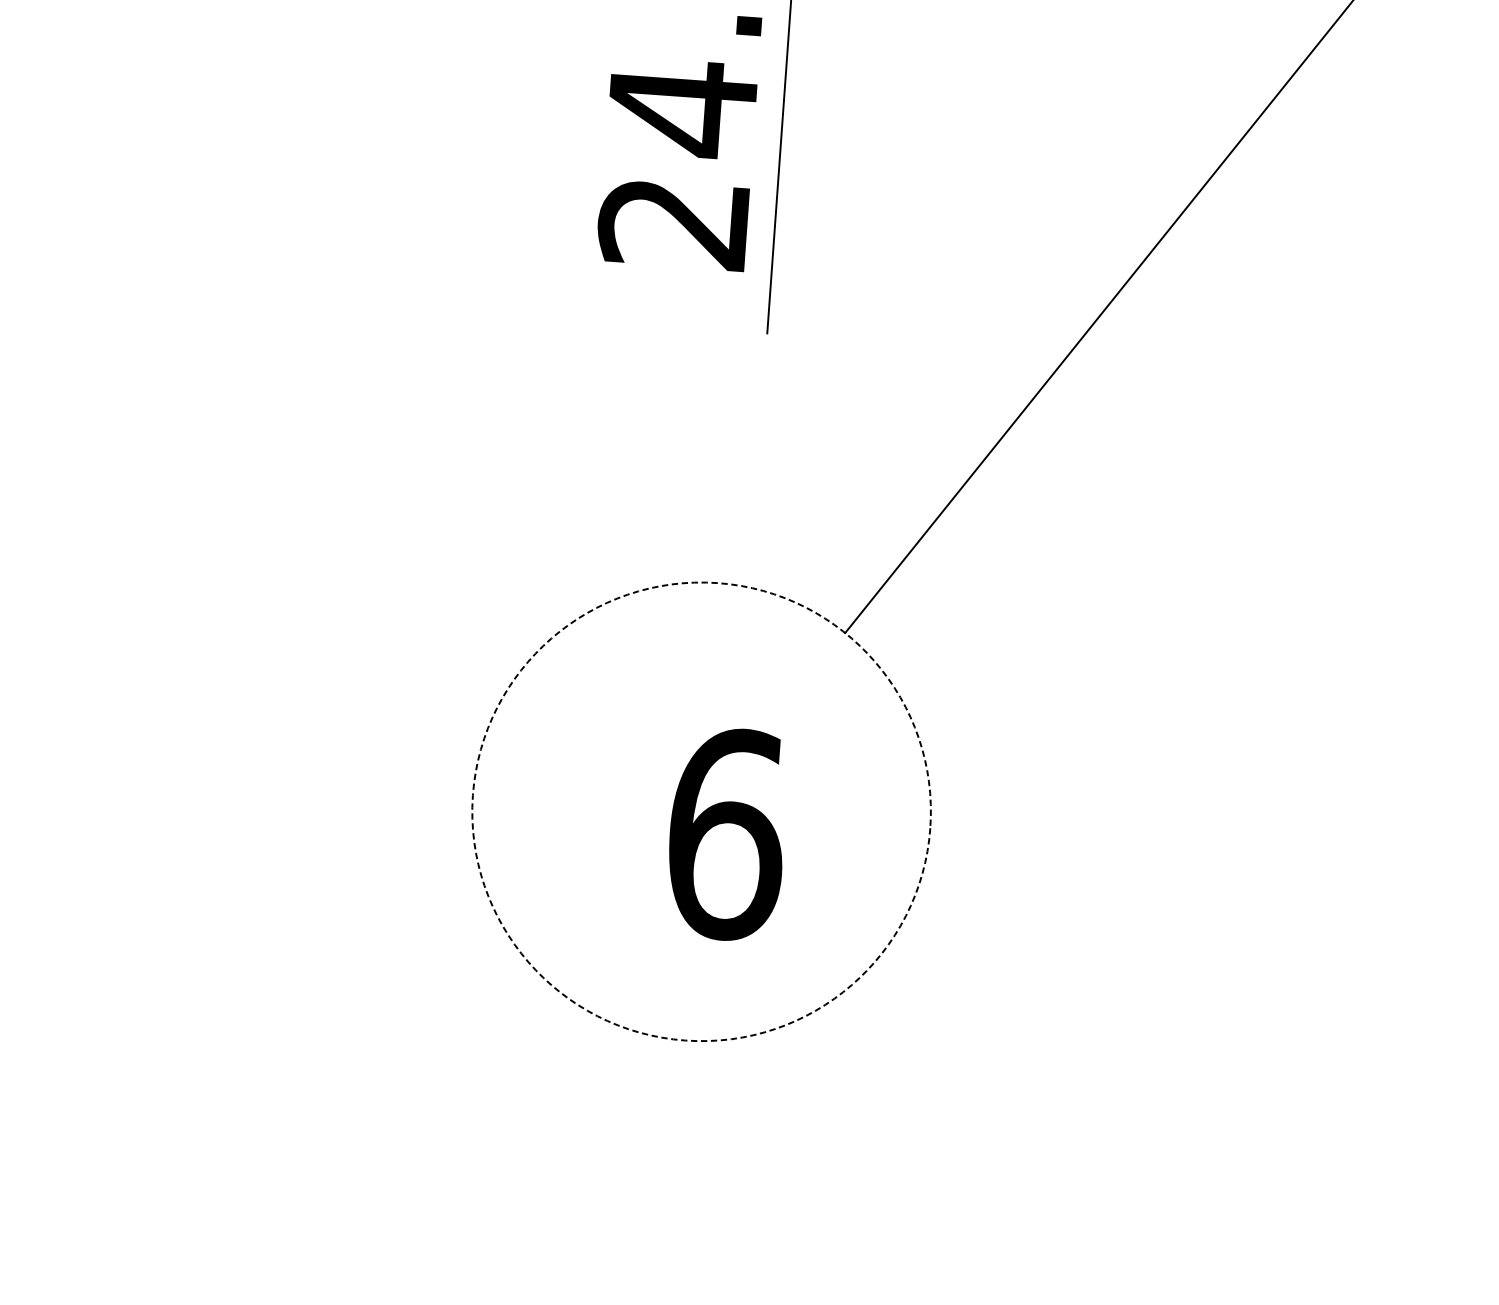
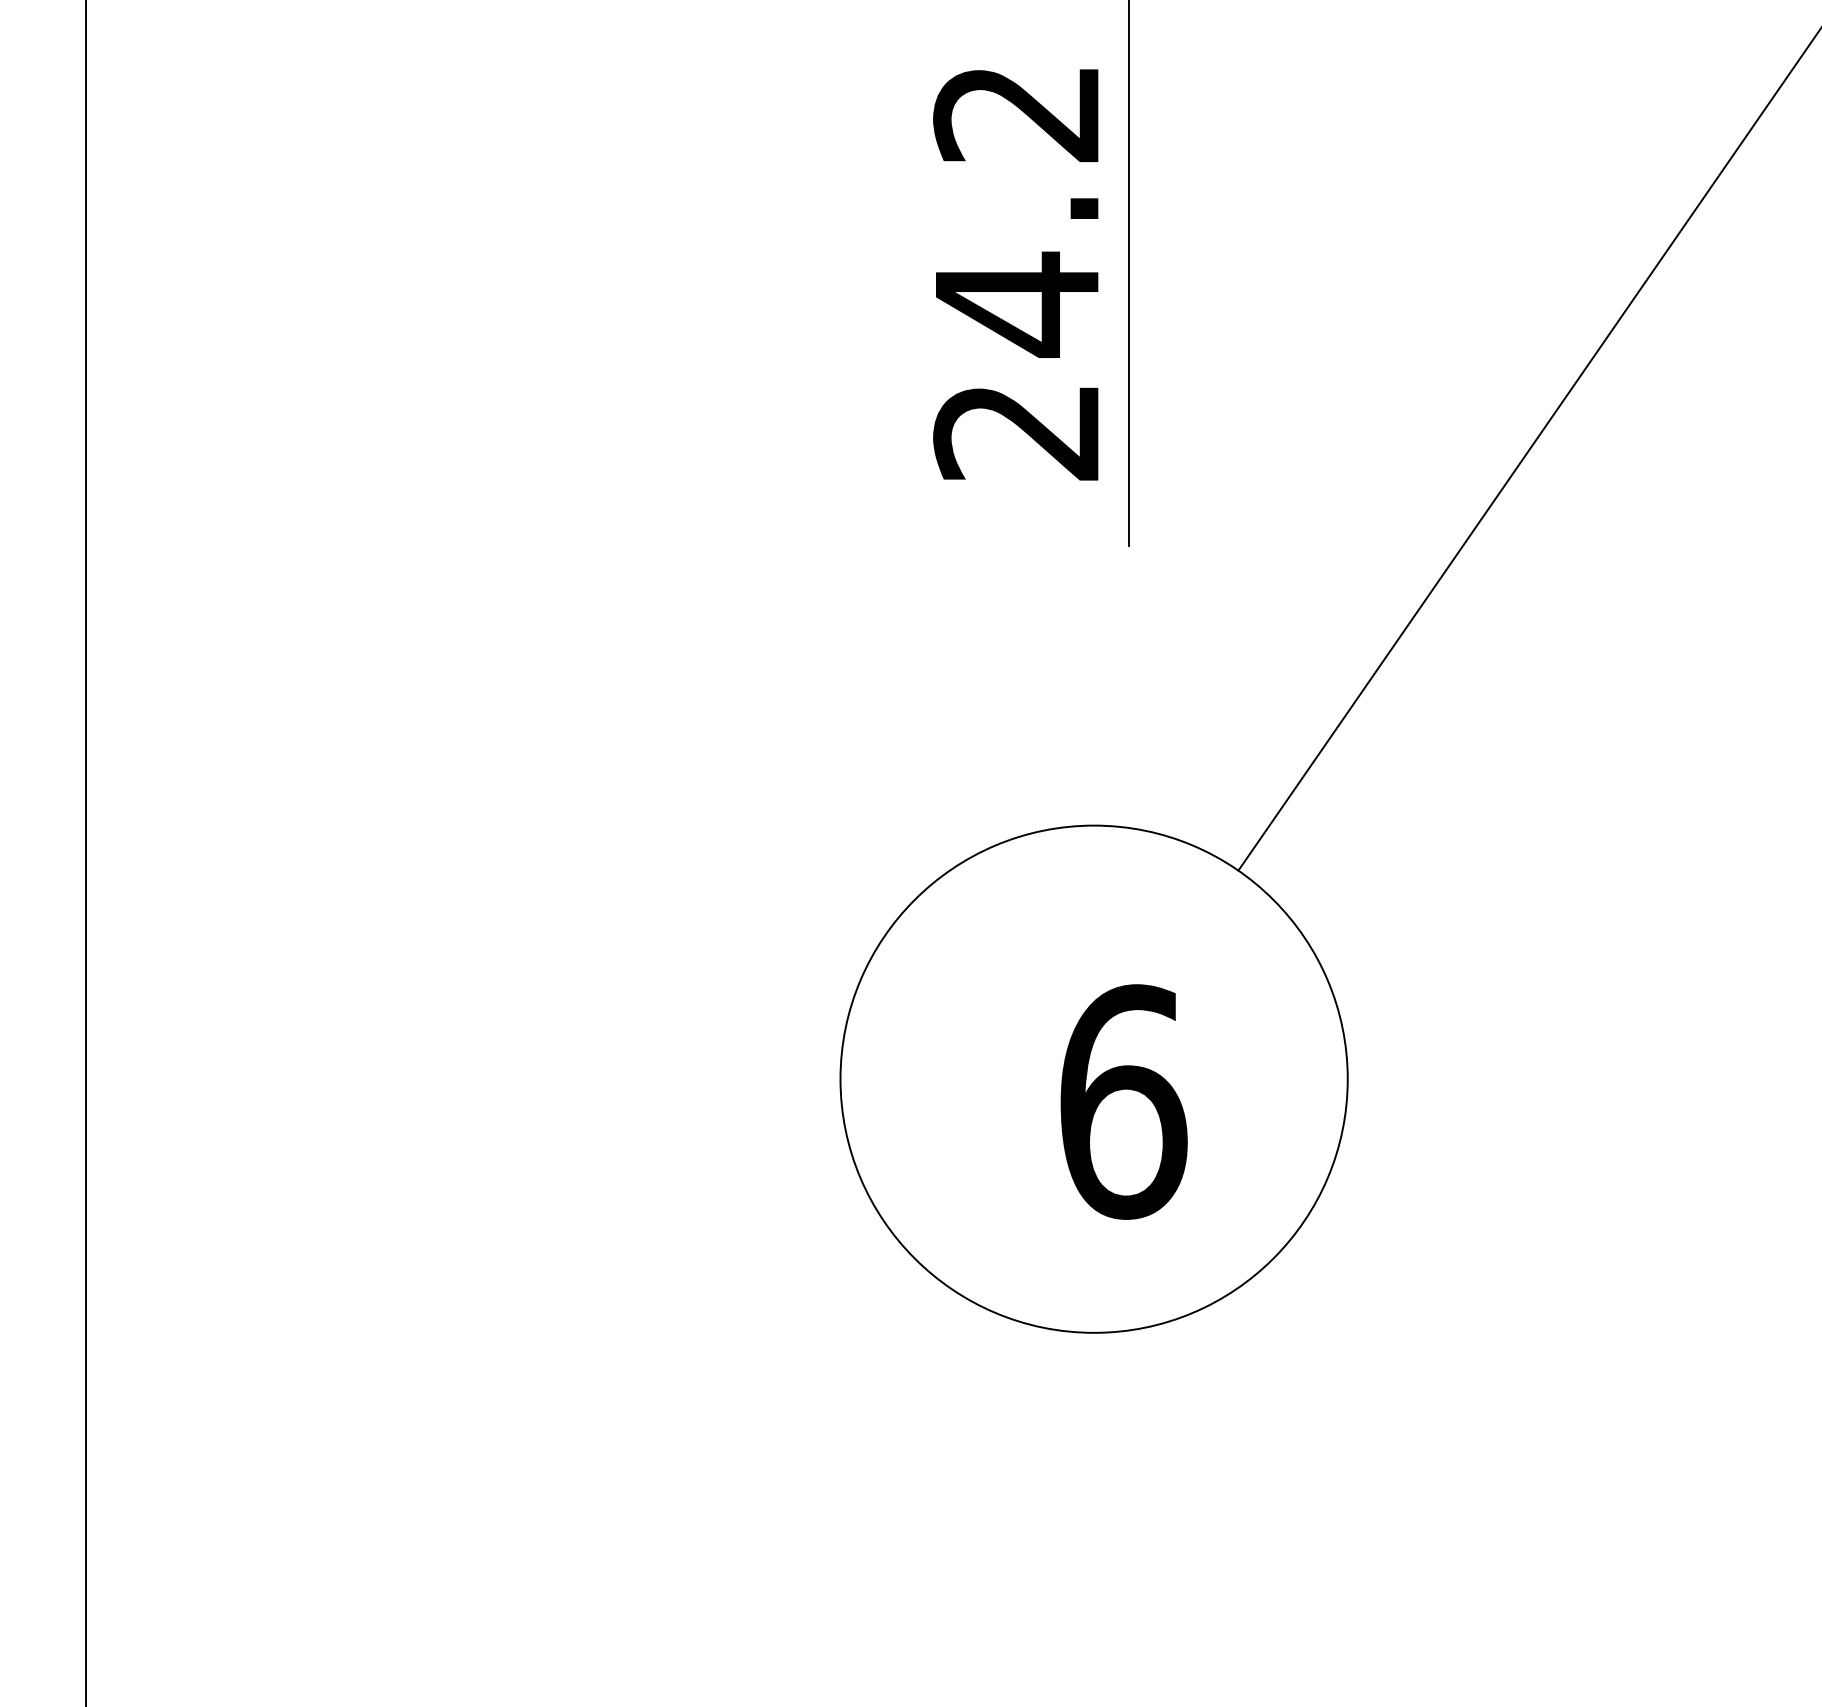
circle: (701, 811) -> (1093, 1078), dashed -> solid

